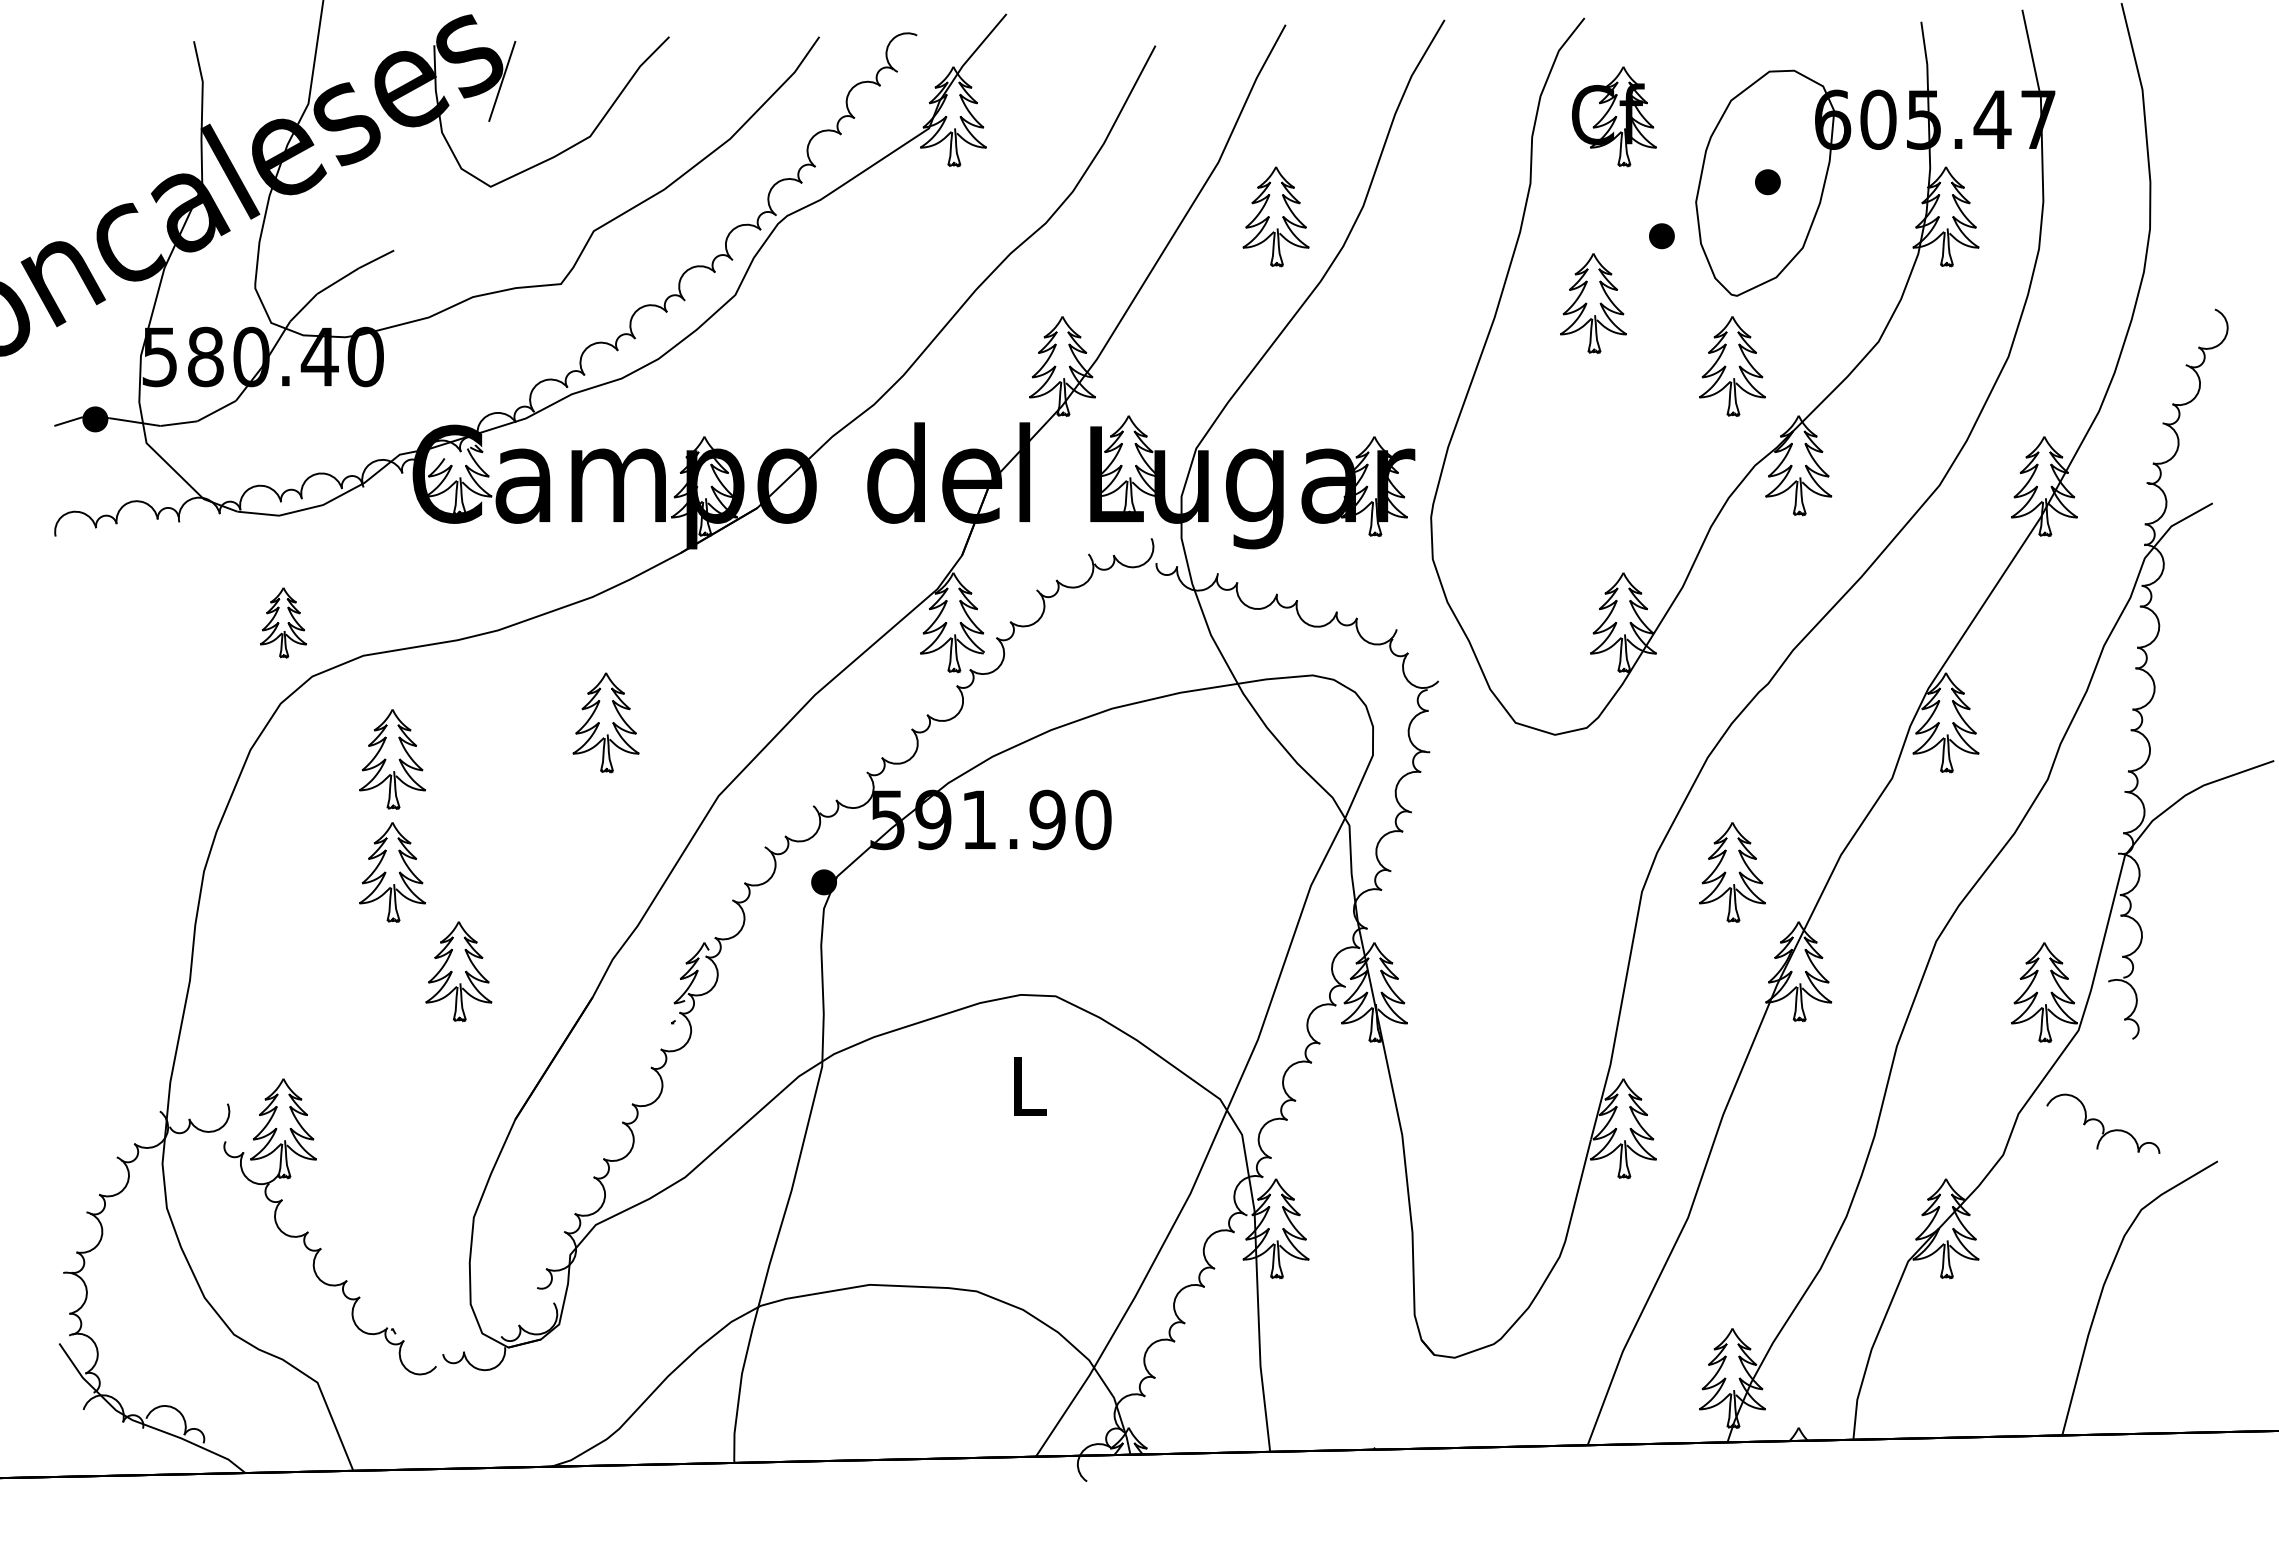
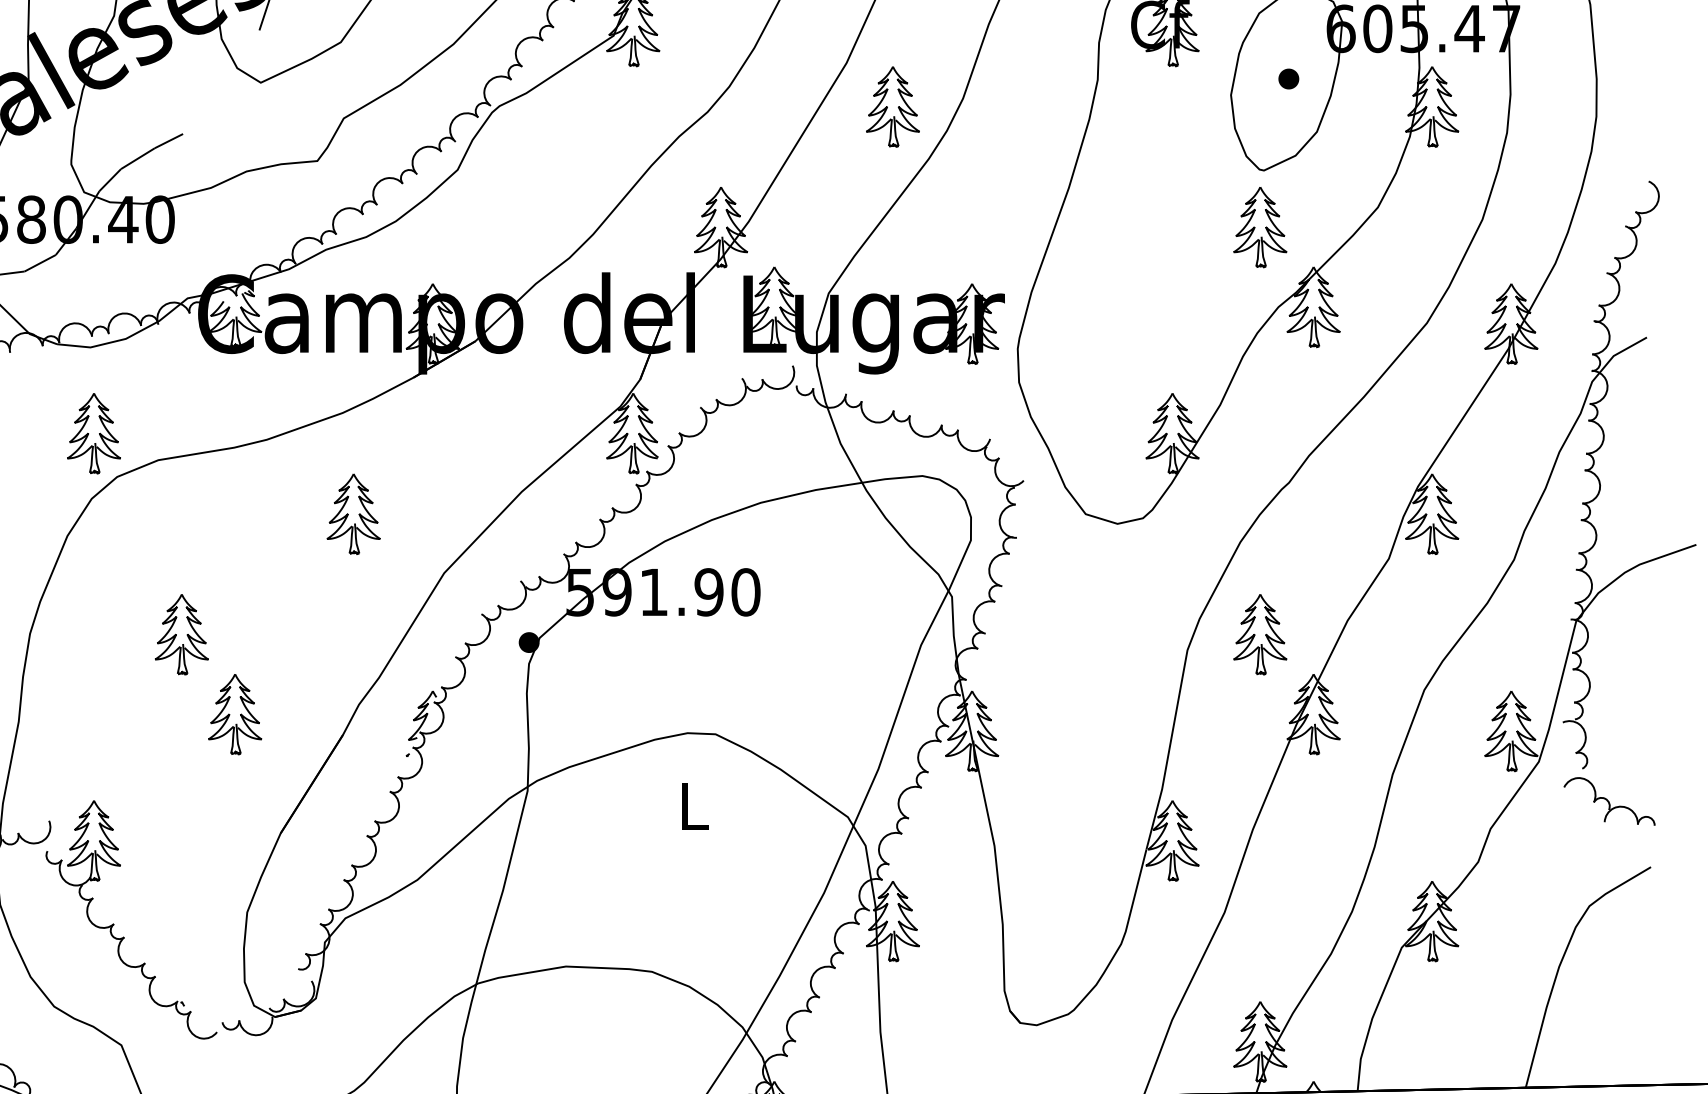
part: (1661, 236) -> (1203, 122), removed
part: (1593, 303) -> (1148, 176), removed
part: (283, 622) -> (94, 433), size x1.43
part: (392, 759) -> (181, 543), removed
part: (2103, 1123) -> (1609, 801), moved

